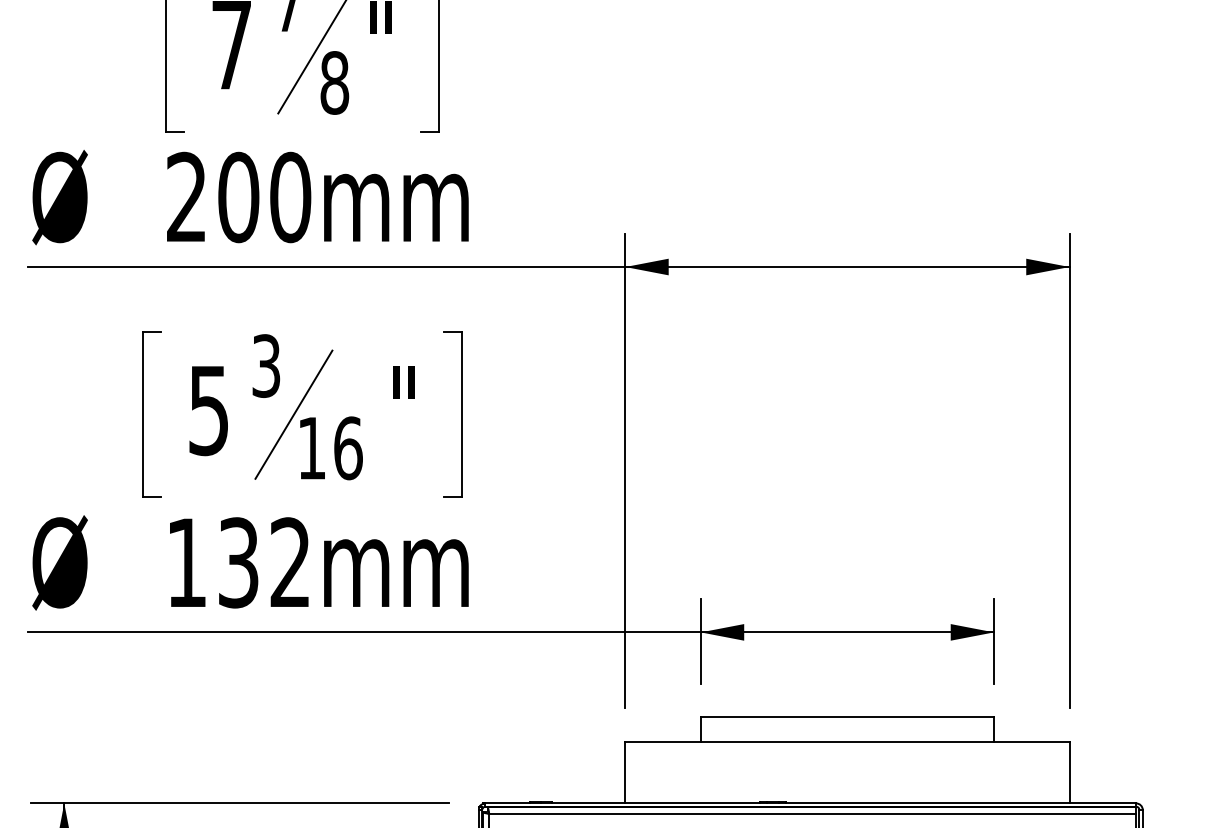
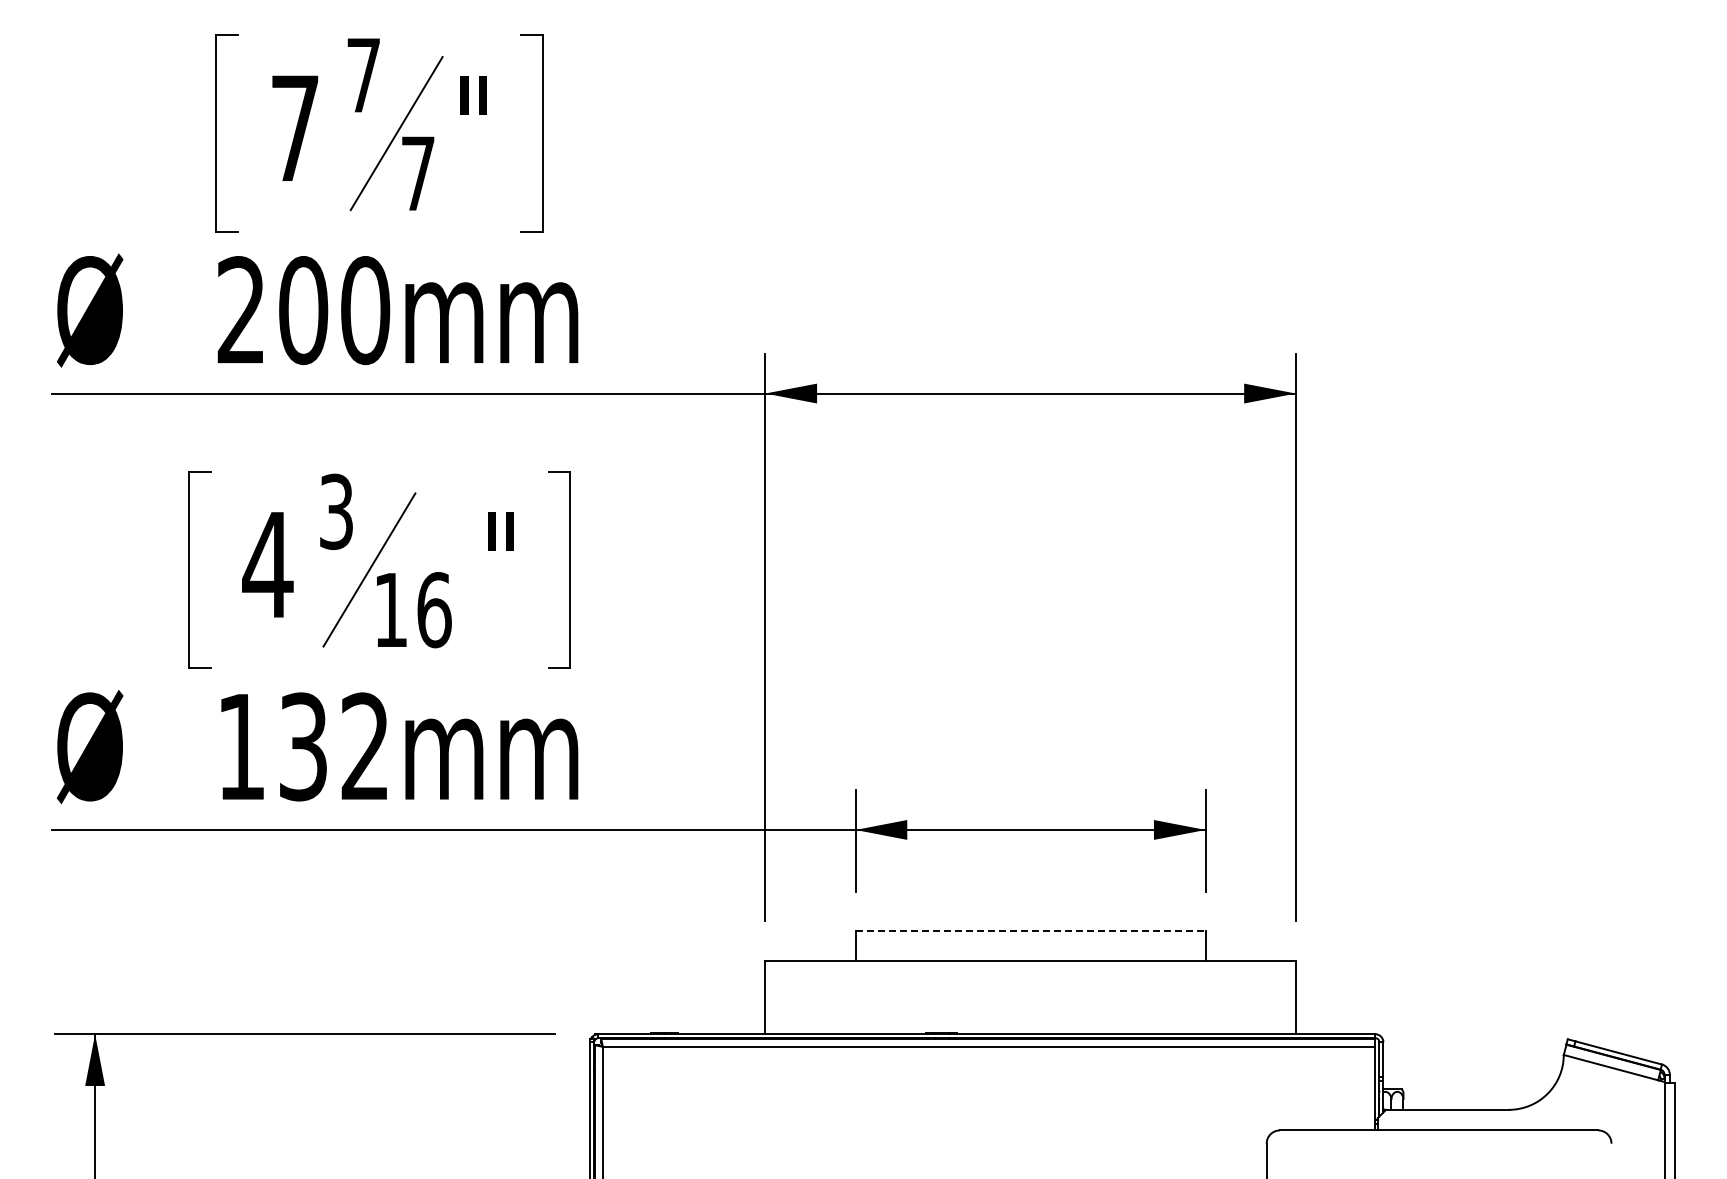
text: (335, 82) -> (418, 173), 8 -> 7
text: (208, 410) -> (267, 565), 5 -> 4
line: (848, 717) -> (1031, 931), solid -> dashed

